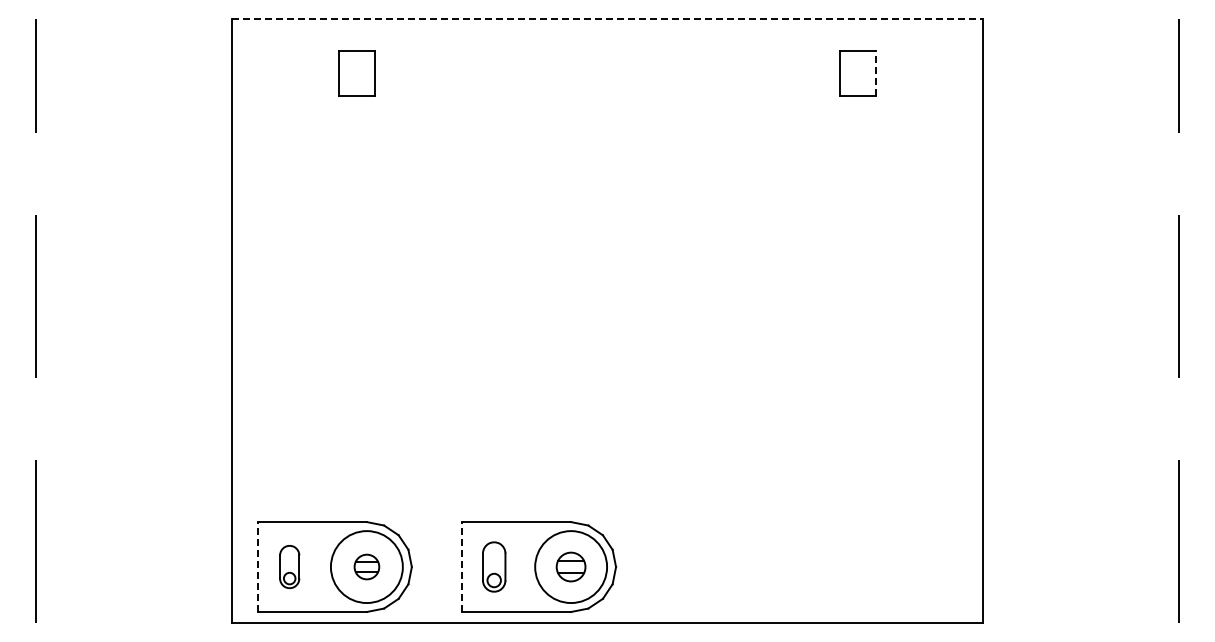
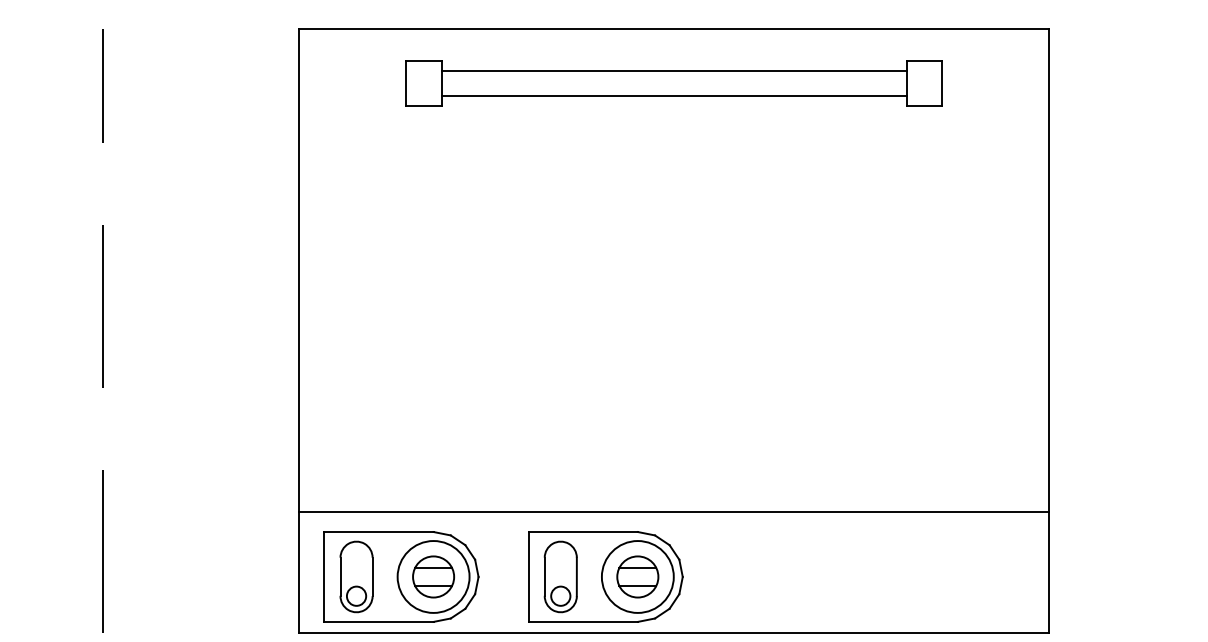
line: (607, 19) -> (674, 29), dashed -> solid
line: (607, 61) -> (674, 71), added
line: (875, 73) -> (942, 83), dashed -> solid
line: (607, 85) -> (674, 95), added
line: (607, 502) -> (674, 512), added
part: (289, 566) -> (356, 576), size x1.67
part: (366, 566) -> (433, 576), size x1.67
part: (494, 566) -> (561, 576), size x1.43
part: (570, 566) -> (637, 576), size x1.43
line: (257, 567) -> (324, 577), dashed -> solid
line: (461, 567) -> (528, 577), dashed -> solid

